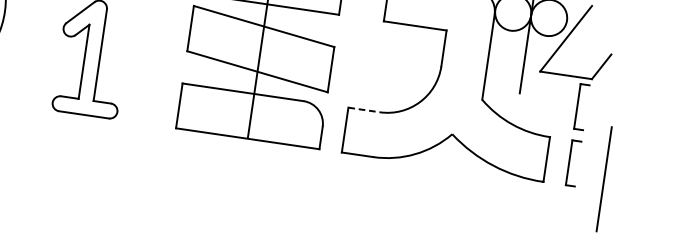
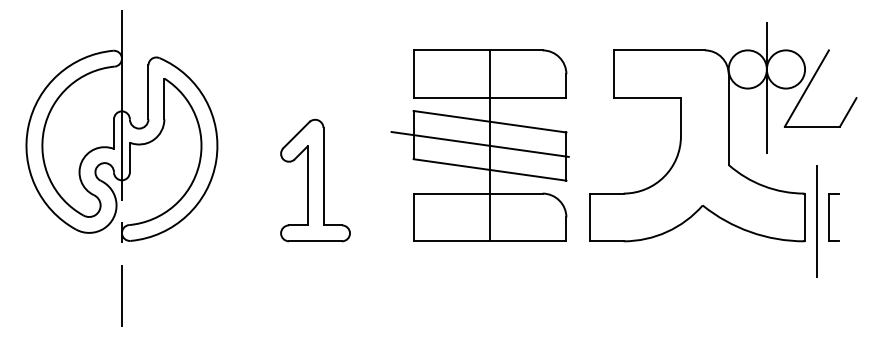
line: (251, 46) -> (479, 144), added
part: (581, 107) -> (833, 157), removed
line: (363, 109) -> (606, 193), dashed -> solid
line: (603, 179) -> (816, 221), moved

